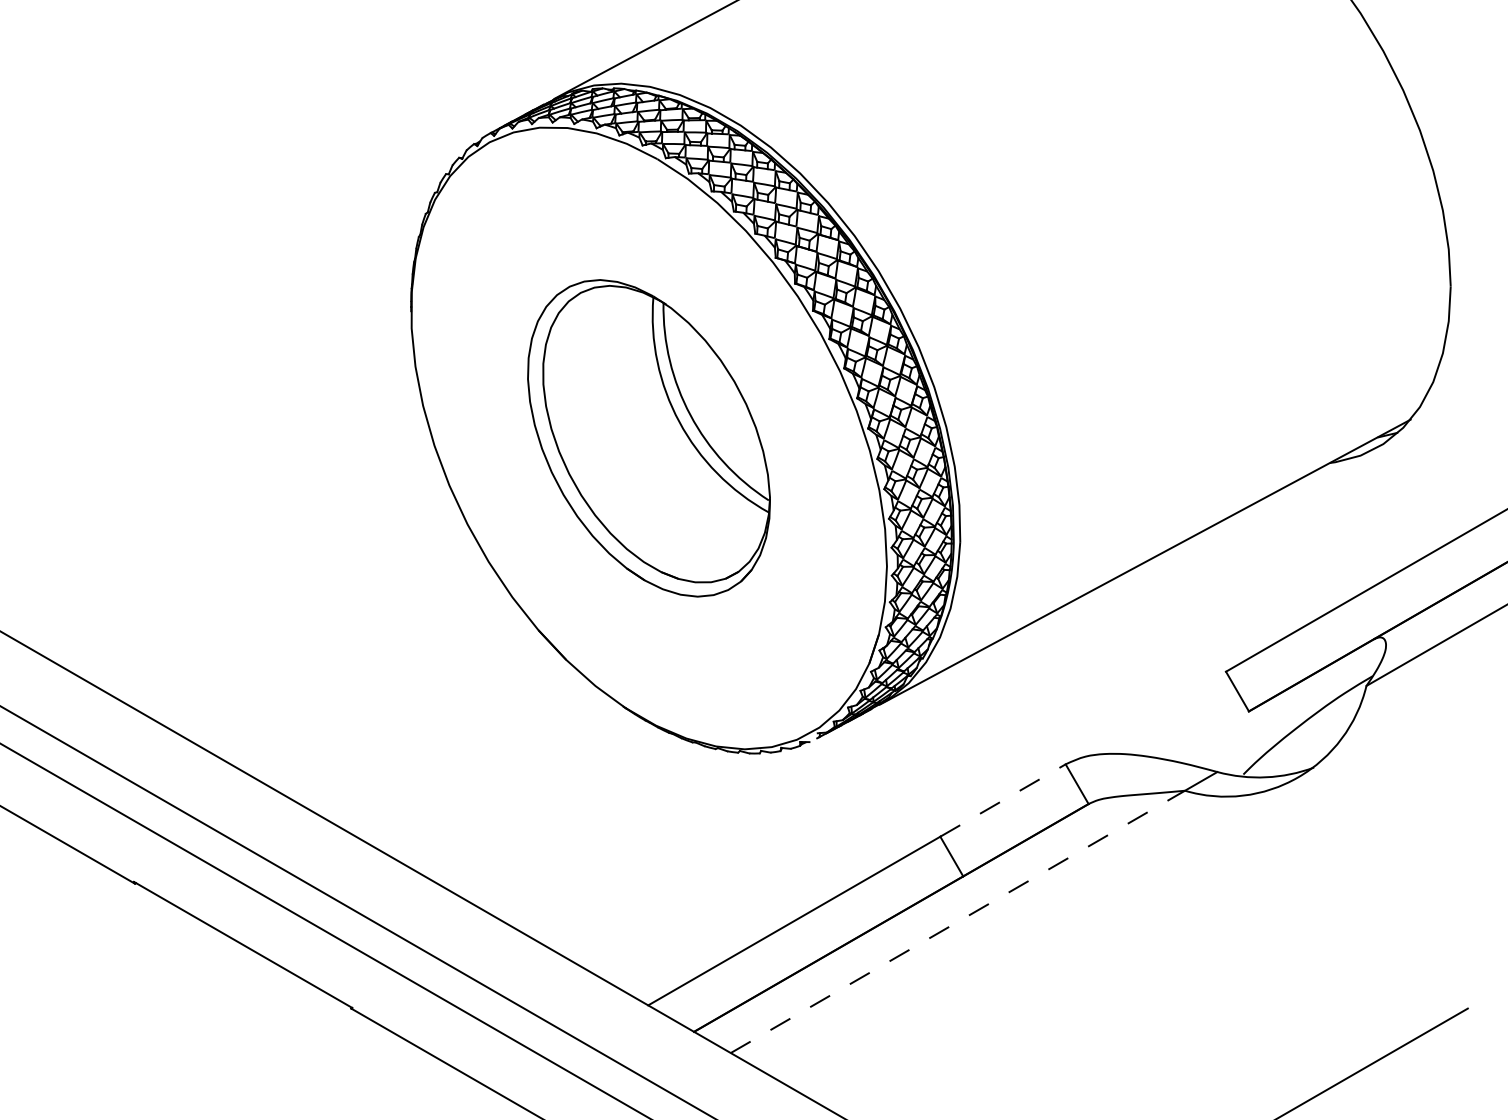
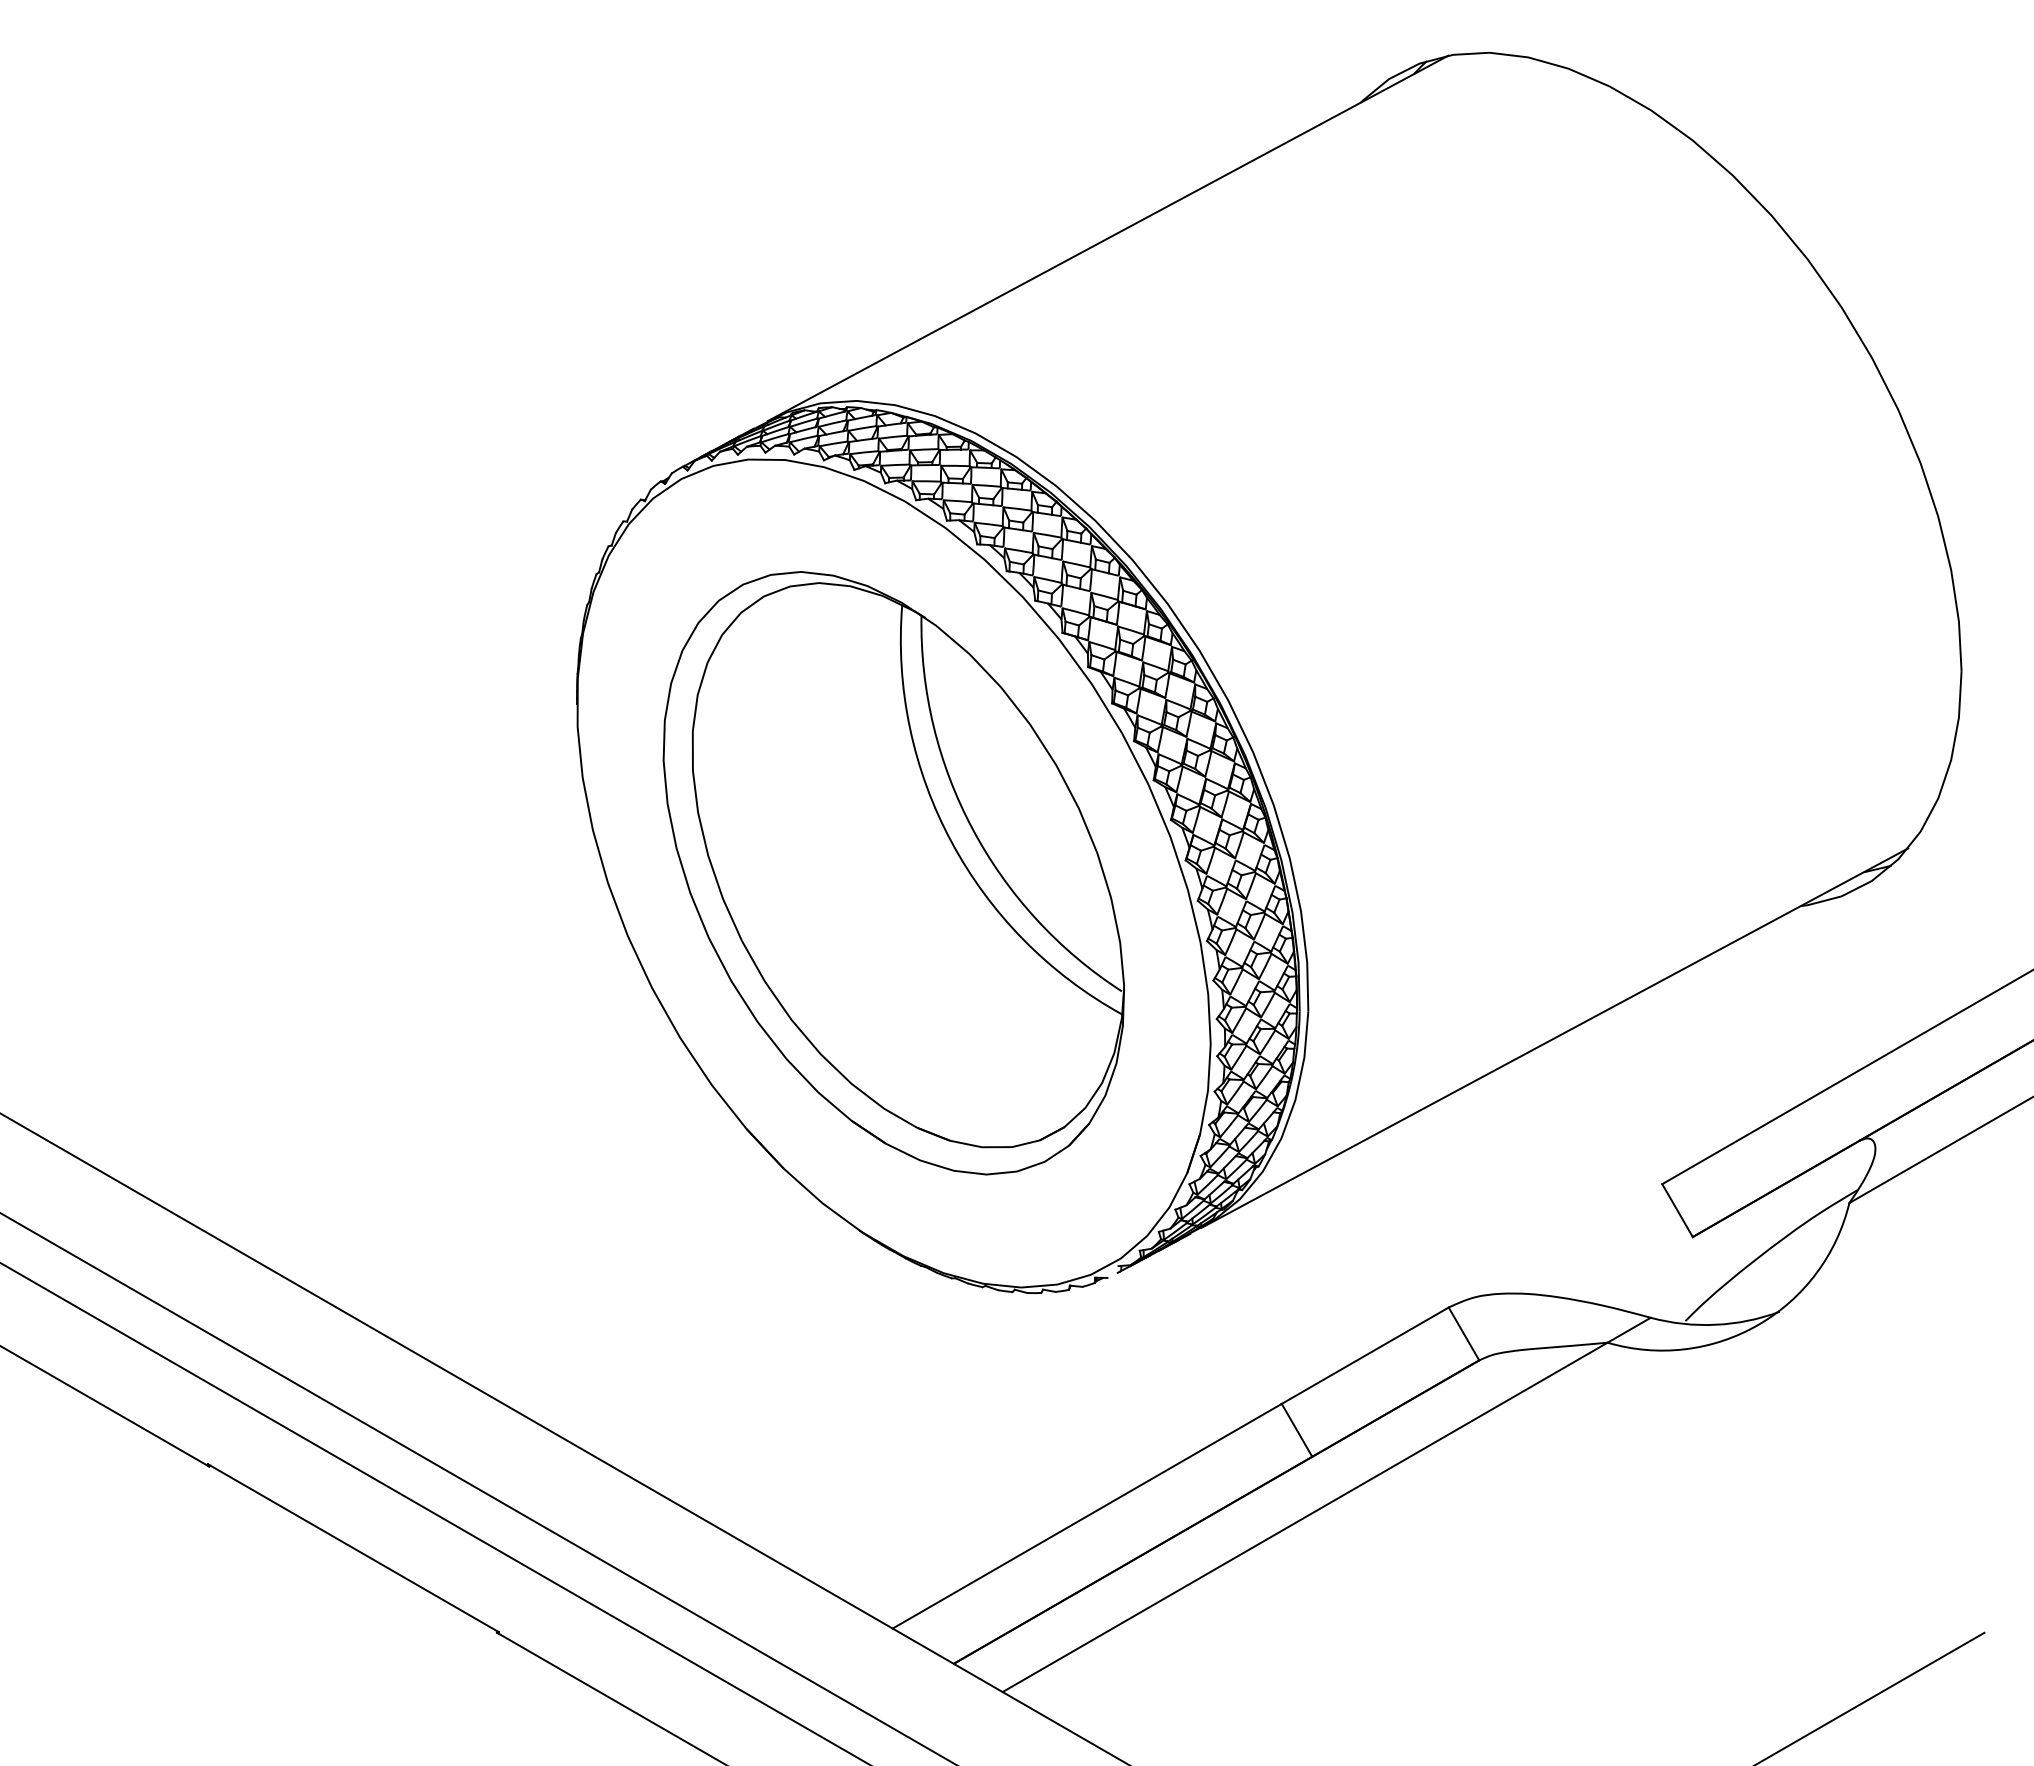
part: (648, 438) -> (893, 873), size x1.43
line: (1003, 800) -> (1365, 1355), dashed -> solid
line: (958, 921) -> (1305, 1517), dashed -> solid

